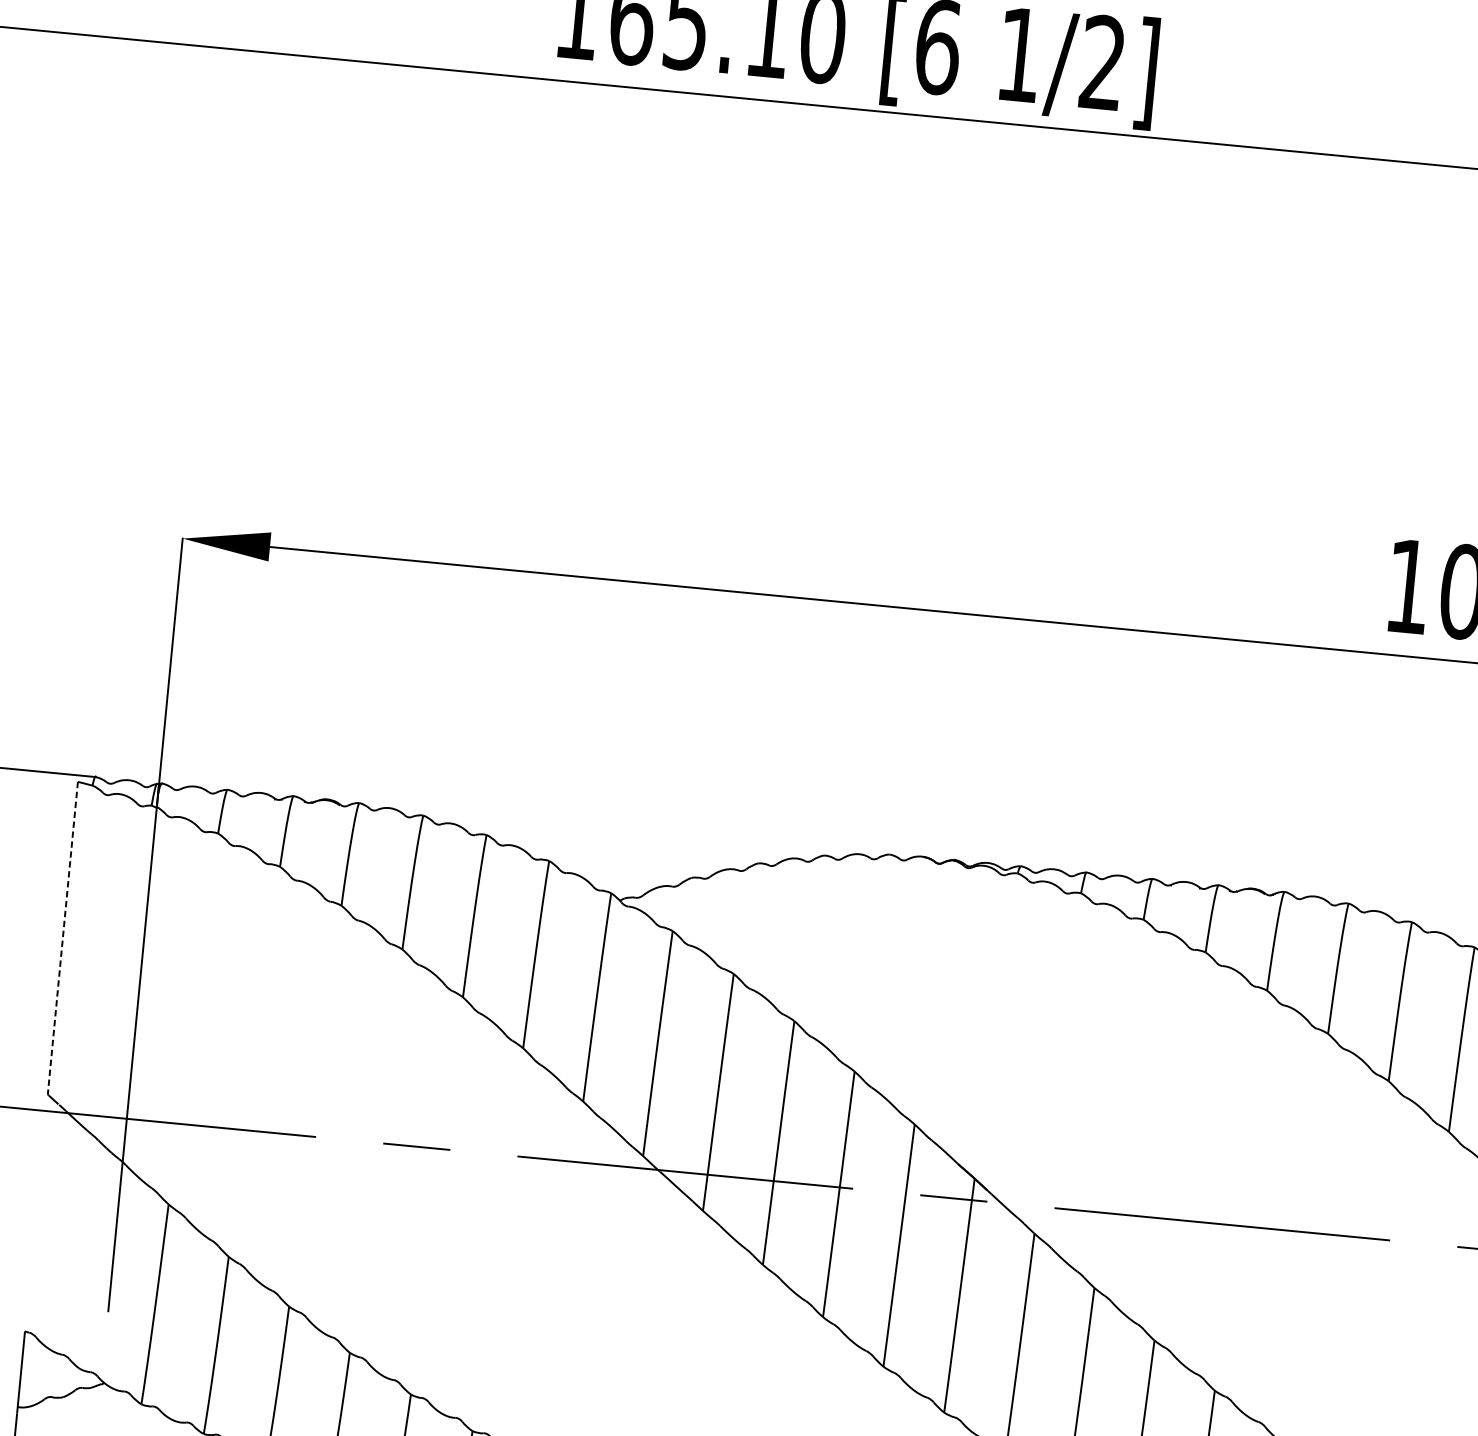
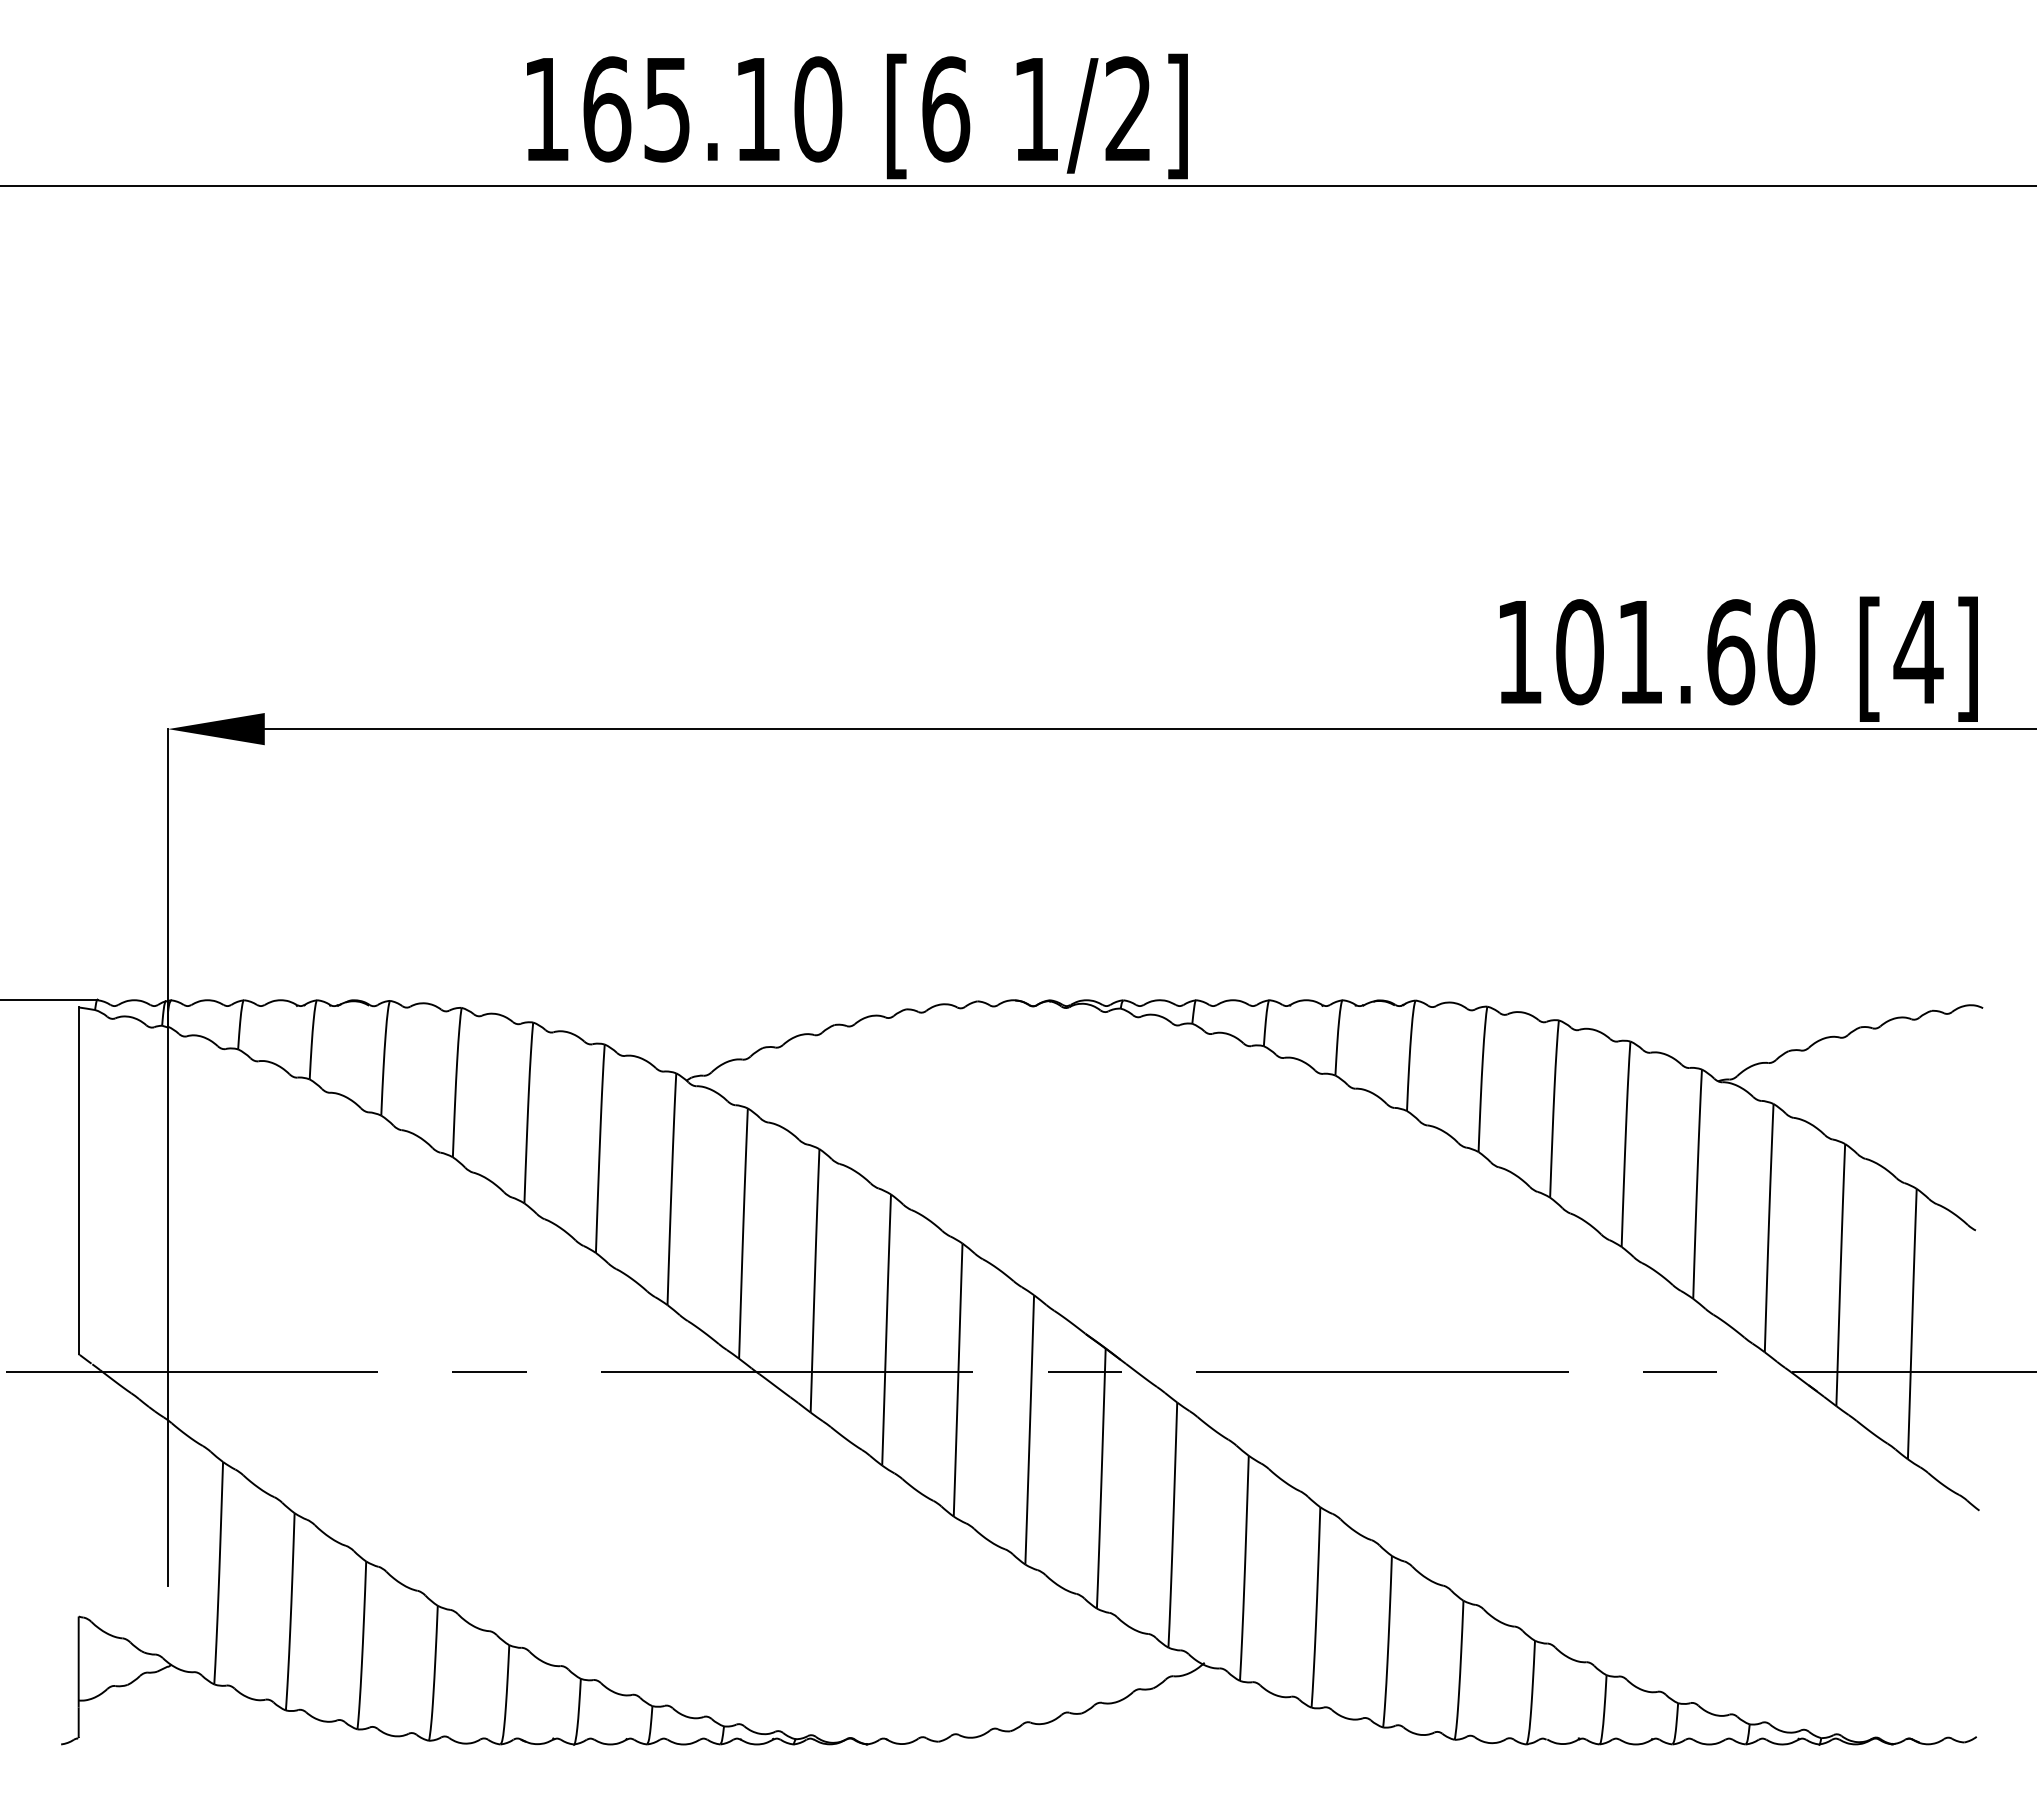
line: (62, 938) -> (78, 1181), dashed -> solid

